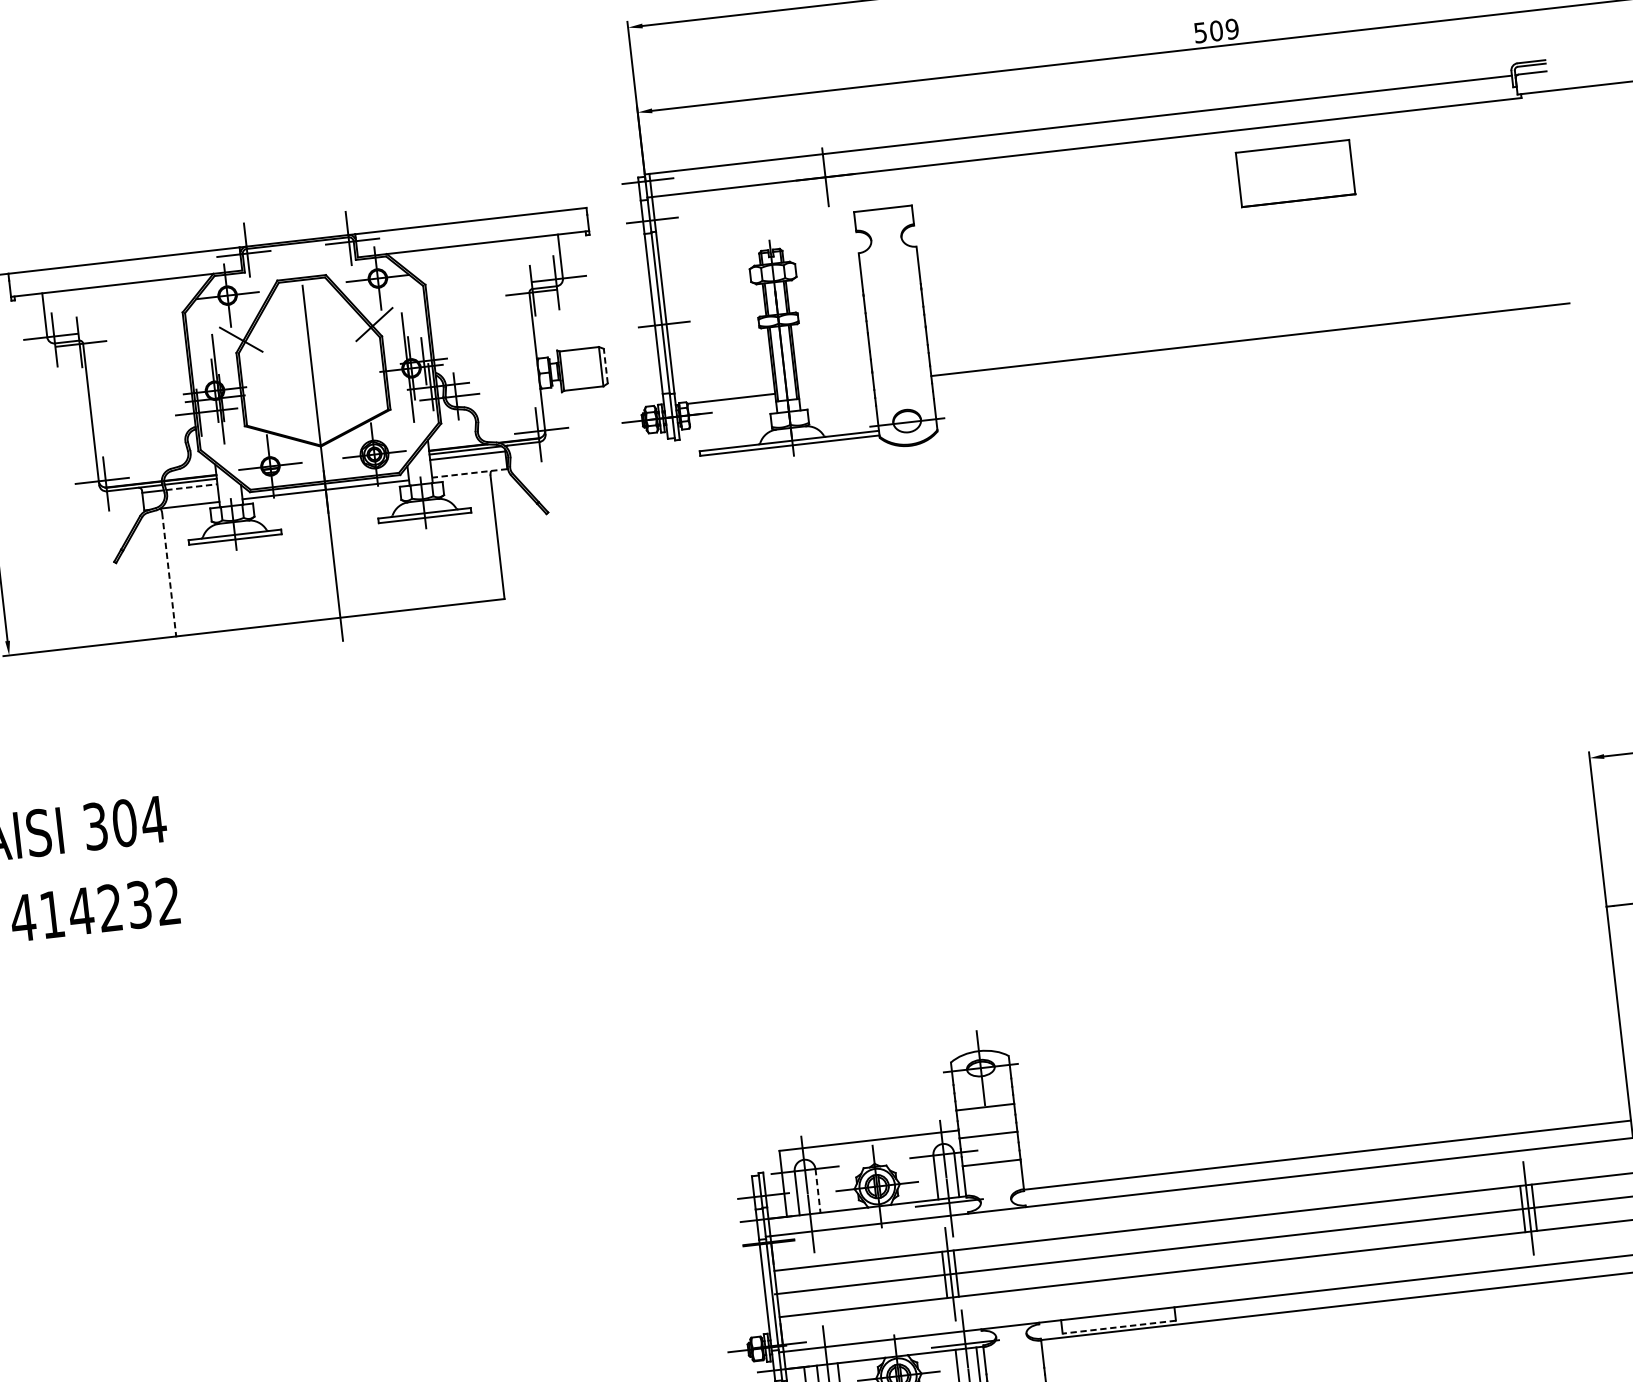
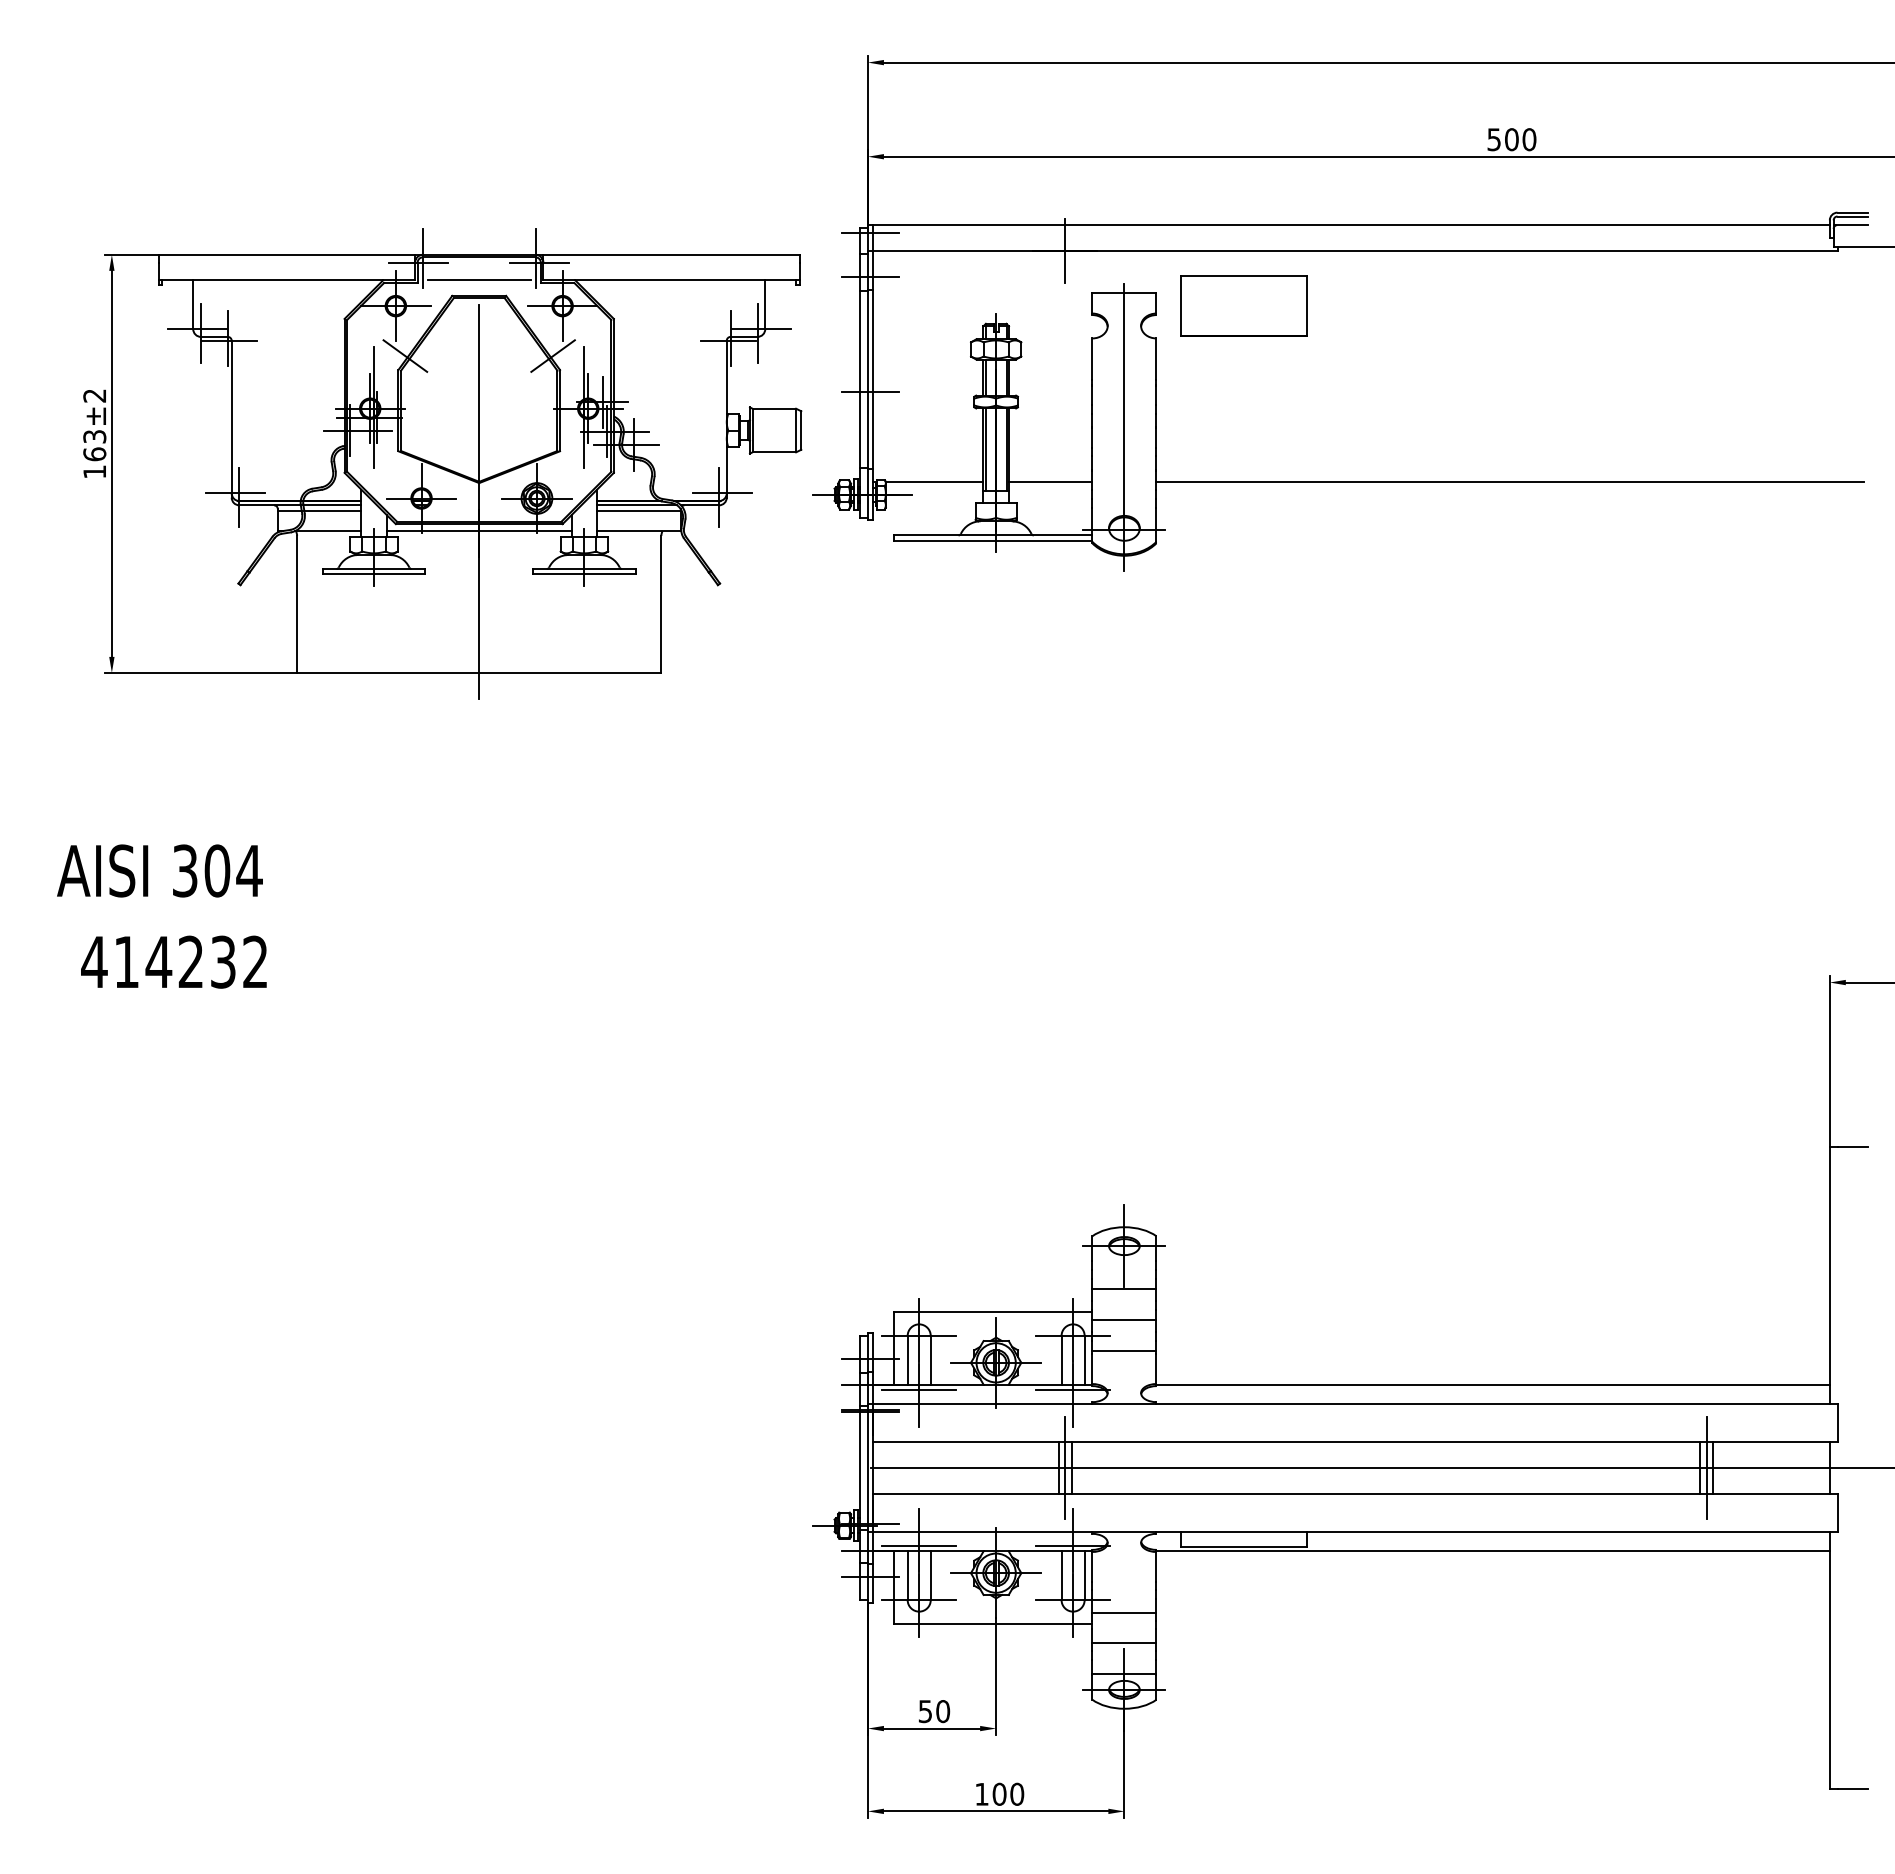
text: (1232, 29) -> (1529, 139), 509 -> 500
part: (1295, 173) -> (1243, 305), moved
line: (299, 264) -> (478, 280), added
line: (896, 330) -> (1124, 427), added
line: (606, 366) -> (801, 430), dashed -> solid
line: (835, 386) -> (1050, 481), added
line: (469, 473) -> (638, 531), dashed -> solid
line: (192, 487) -> (333, 511), dashed -> solid
line: (169, 574) -> (297, 604), dashed -> solid
line: (817, 1191) -> (930, 1360), dashed -> solid
line: (810, 1218) -> (919, 1389), added
line: (1119, 1326) -> (1243, 1546), dashed -> solid
line: (827, 1360) -> (919, 1546), added

